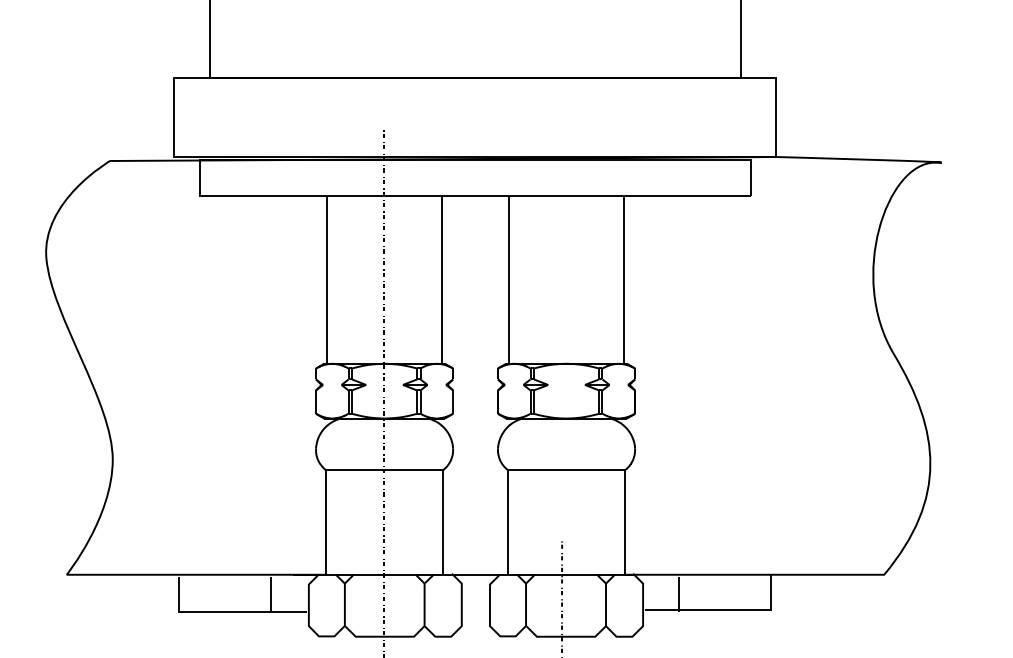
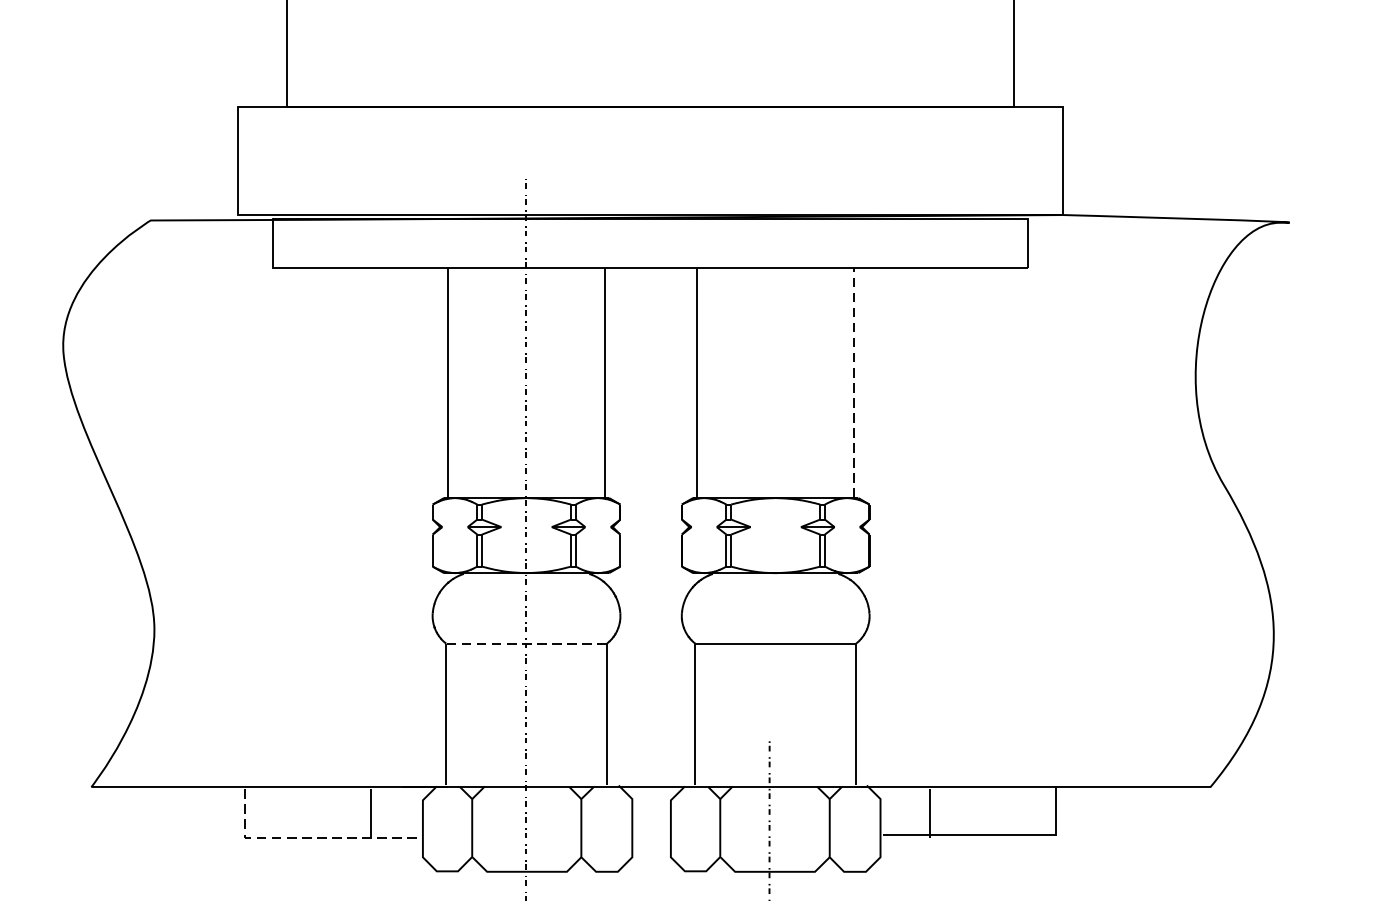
line: (624, 279) -> (855, 382), solid -> dashed
line: (384, 470) -> (526, 644), solid -> dashed
line: (224, 612) -> (307, 838), solid -> dashed

